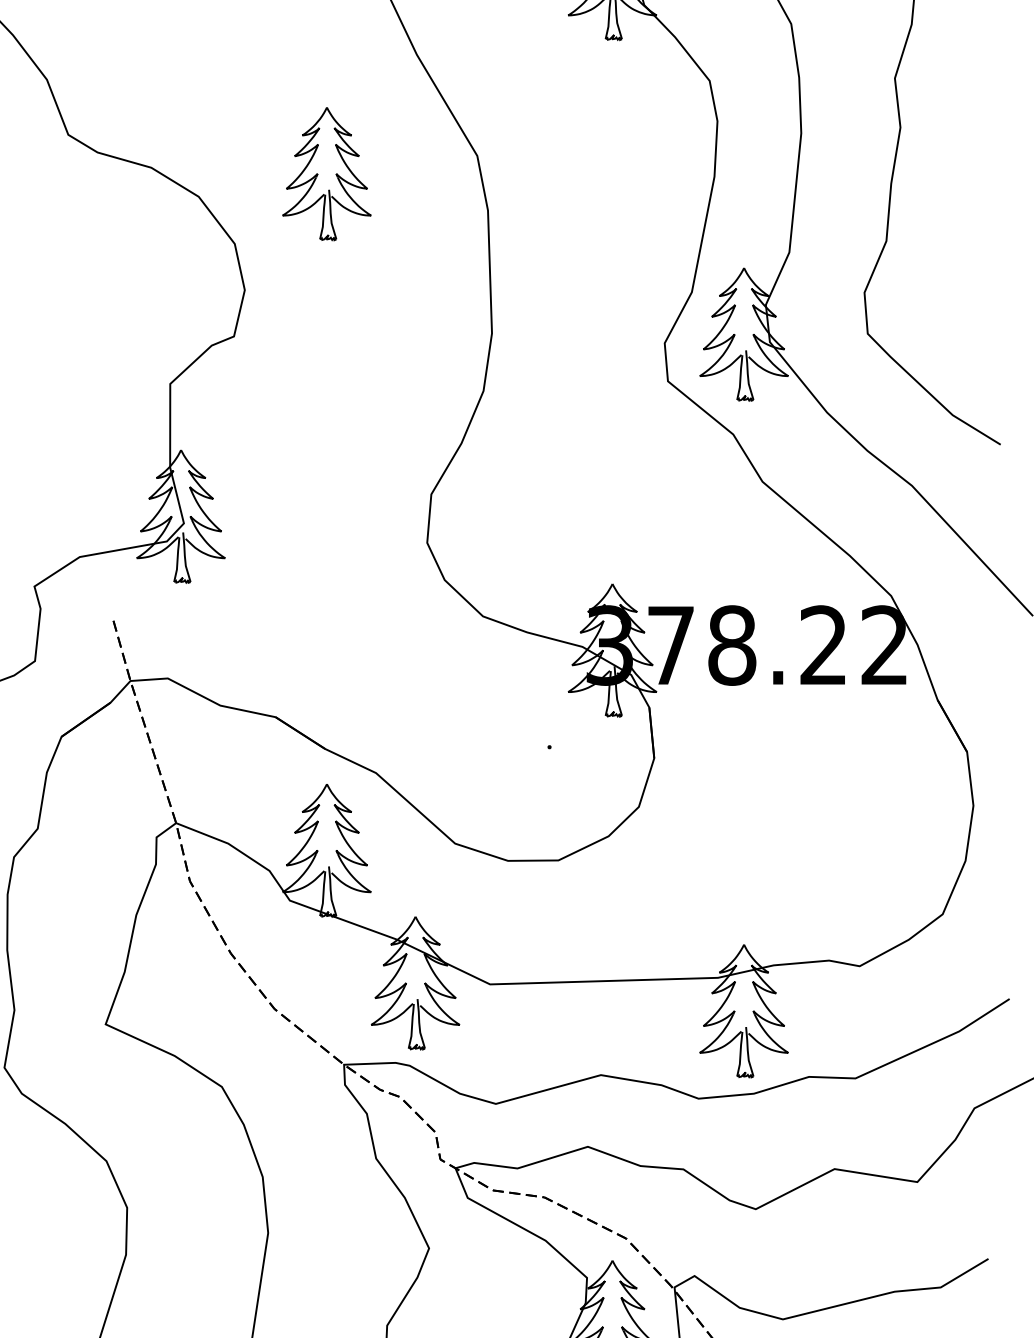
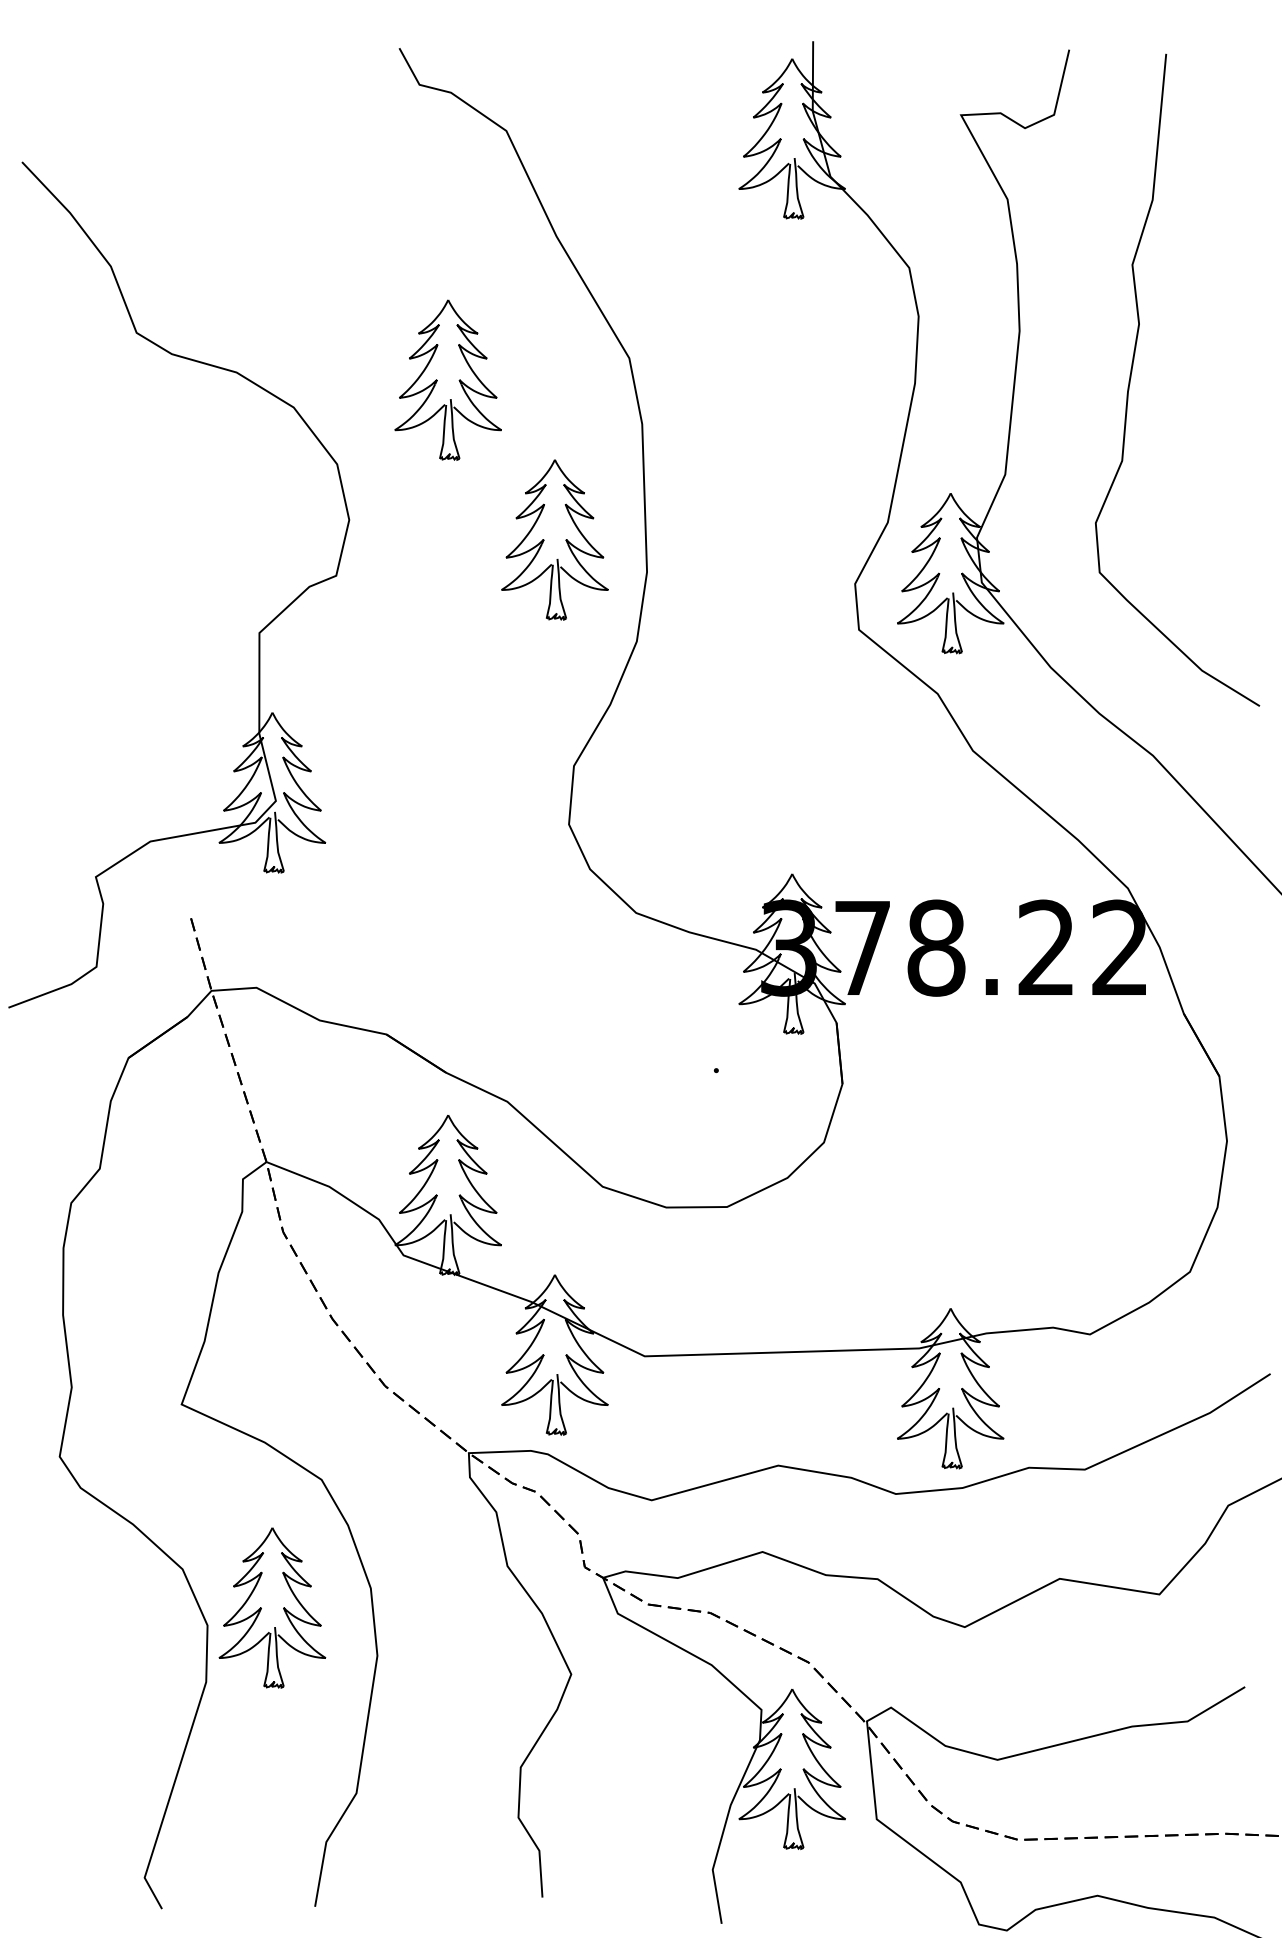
part: (415, 306) -> (554, 539), added
part: (181, 1192) -> (272, 1607), added

